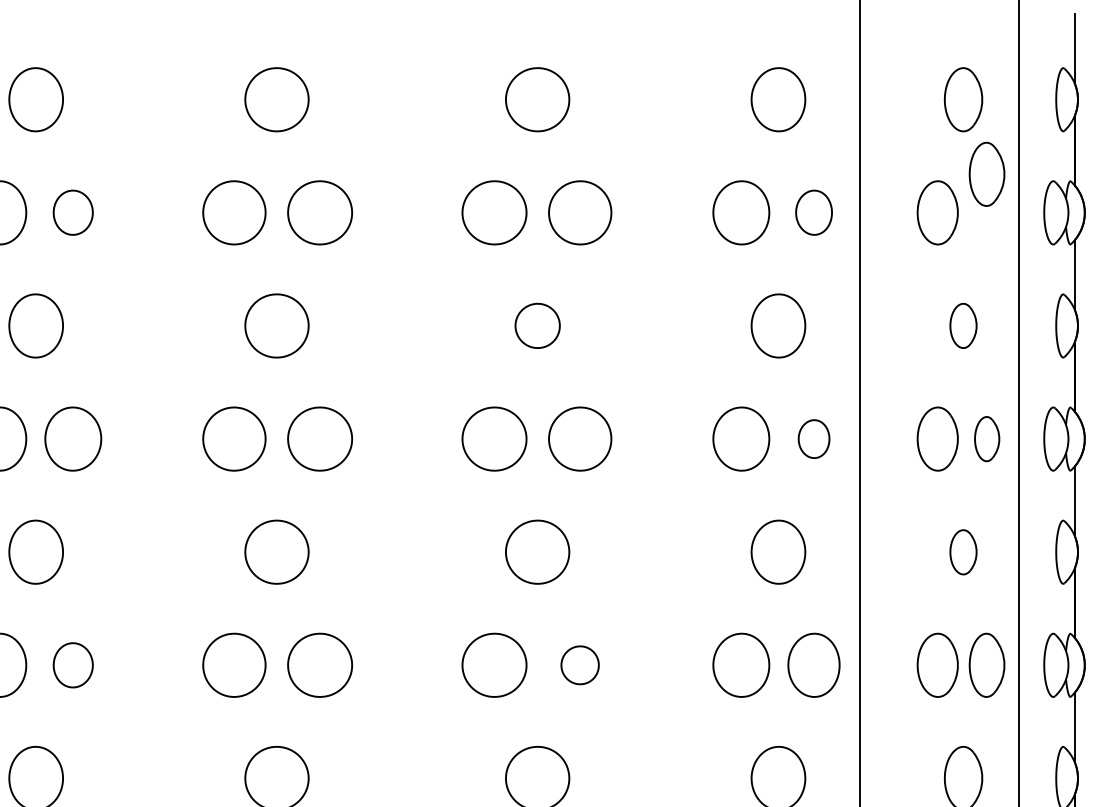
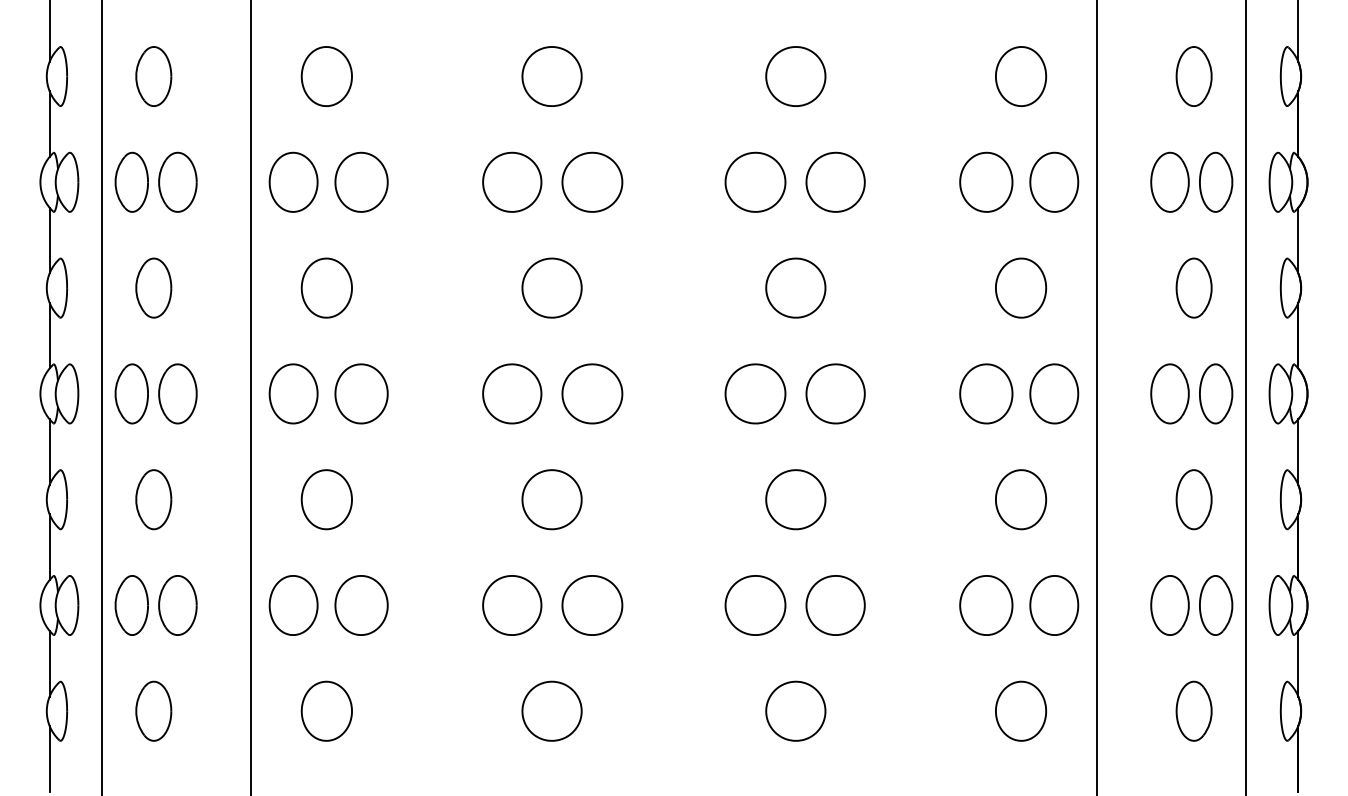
part: (987, 173) -> (1216, 181), moved
part: (73, 211) -> (361, 181), size x1.43
part: (814, 211) -> (1054, 181), size x1.43
part: (537, 325) -> (795, 287), size x1.43
part: (962, 325) -> (1193, 287), size x1.43
part: (814, 438) -> (1054, 393), size x1.67
part: (987, 438) -> (1216, 393), size x1.43
part: (962, 551) -> (1193, 499), size x1.43
part: (73, 665) -> (361, 605), size x1.43
part: (580, 665) -> (835, 605), size x1.67

